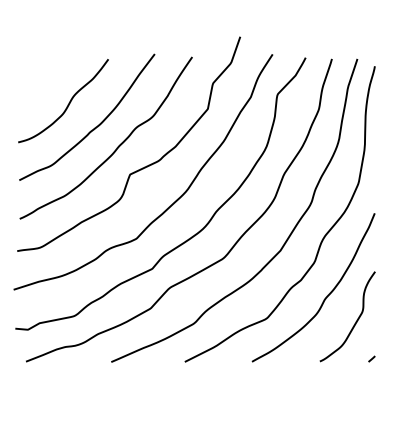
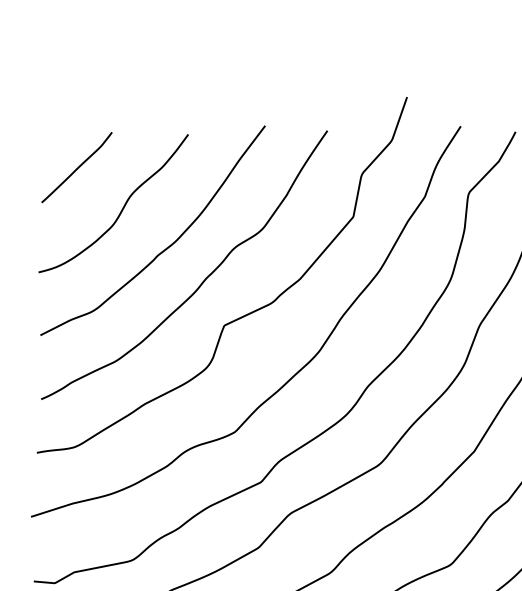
curve: (41, 78) -> (77, 166), added

